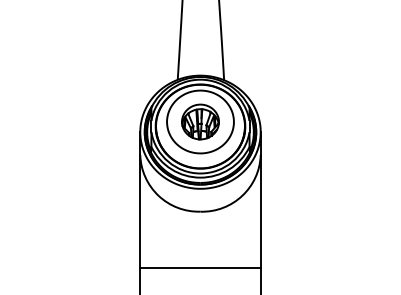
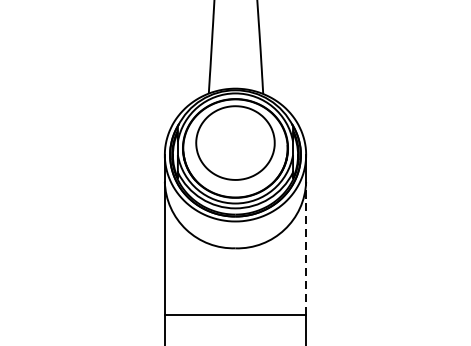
part: (200, 121) -> (235, 142), removed
line: (260, 211) -> (305, 248), solid -> dashed

